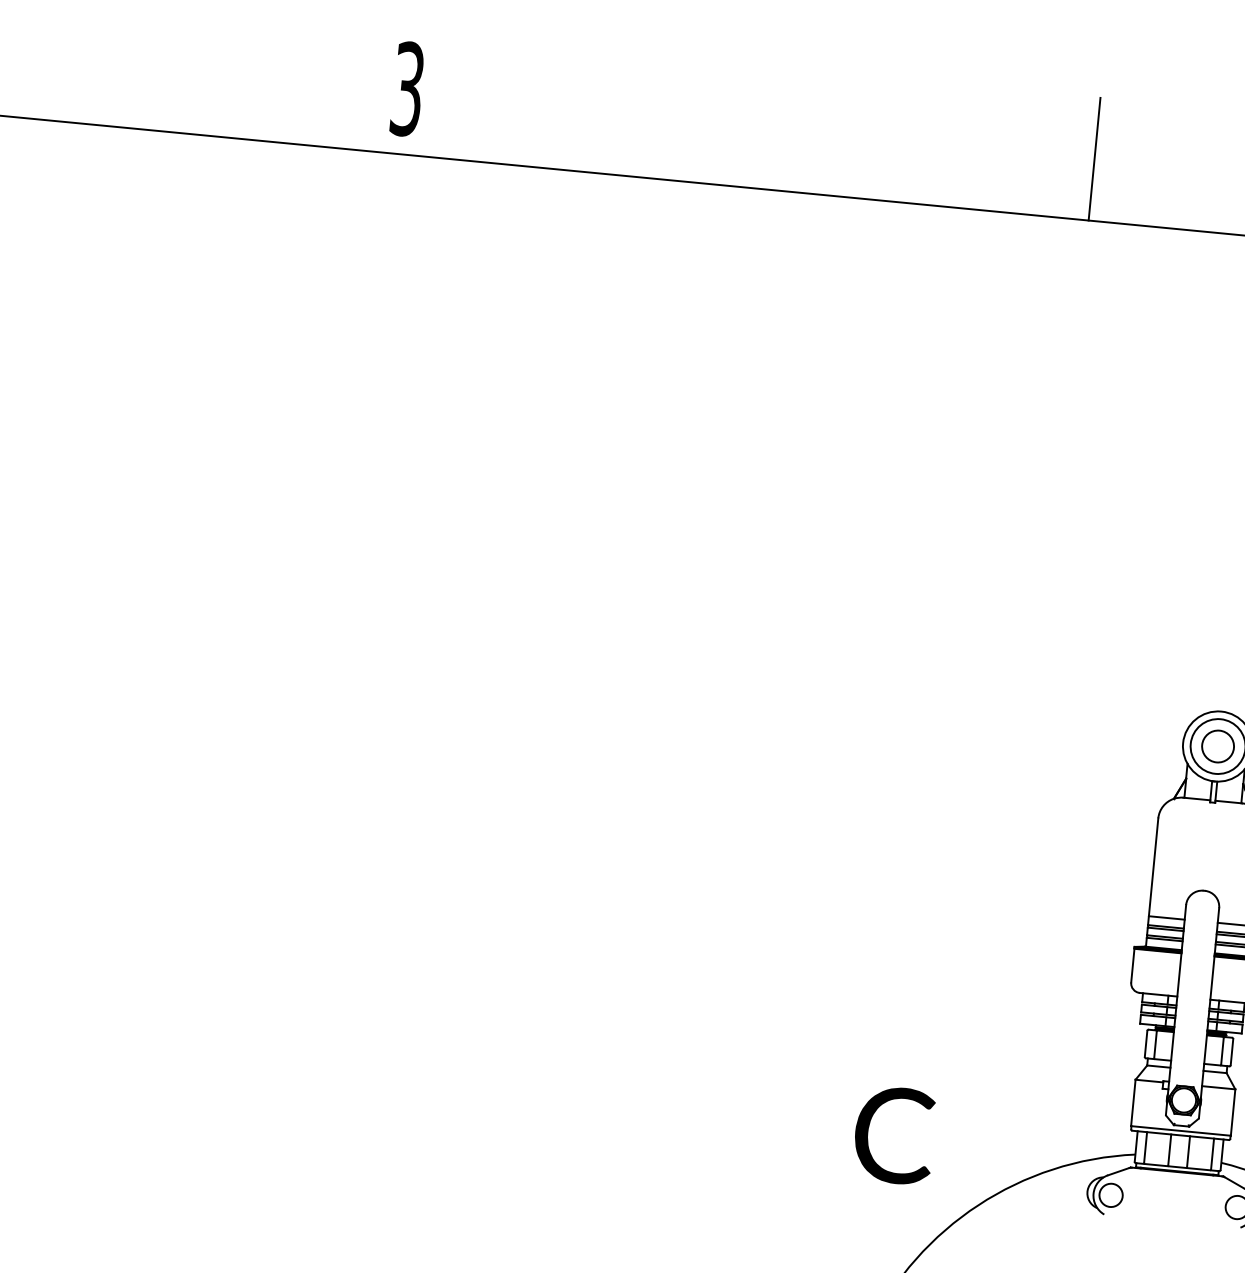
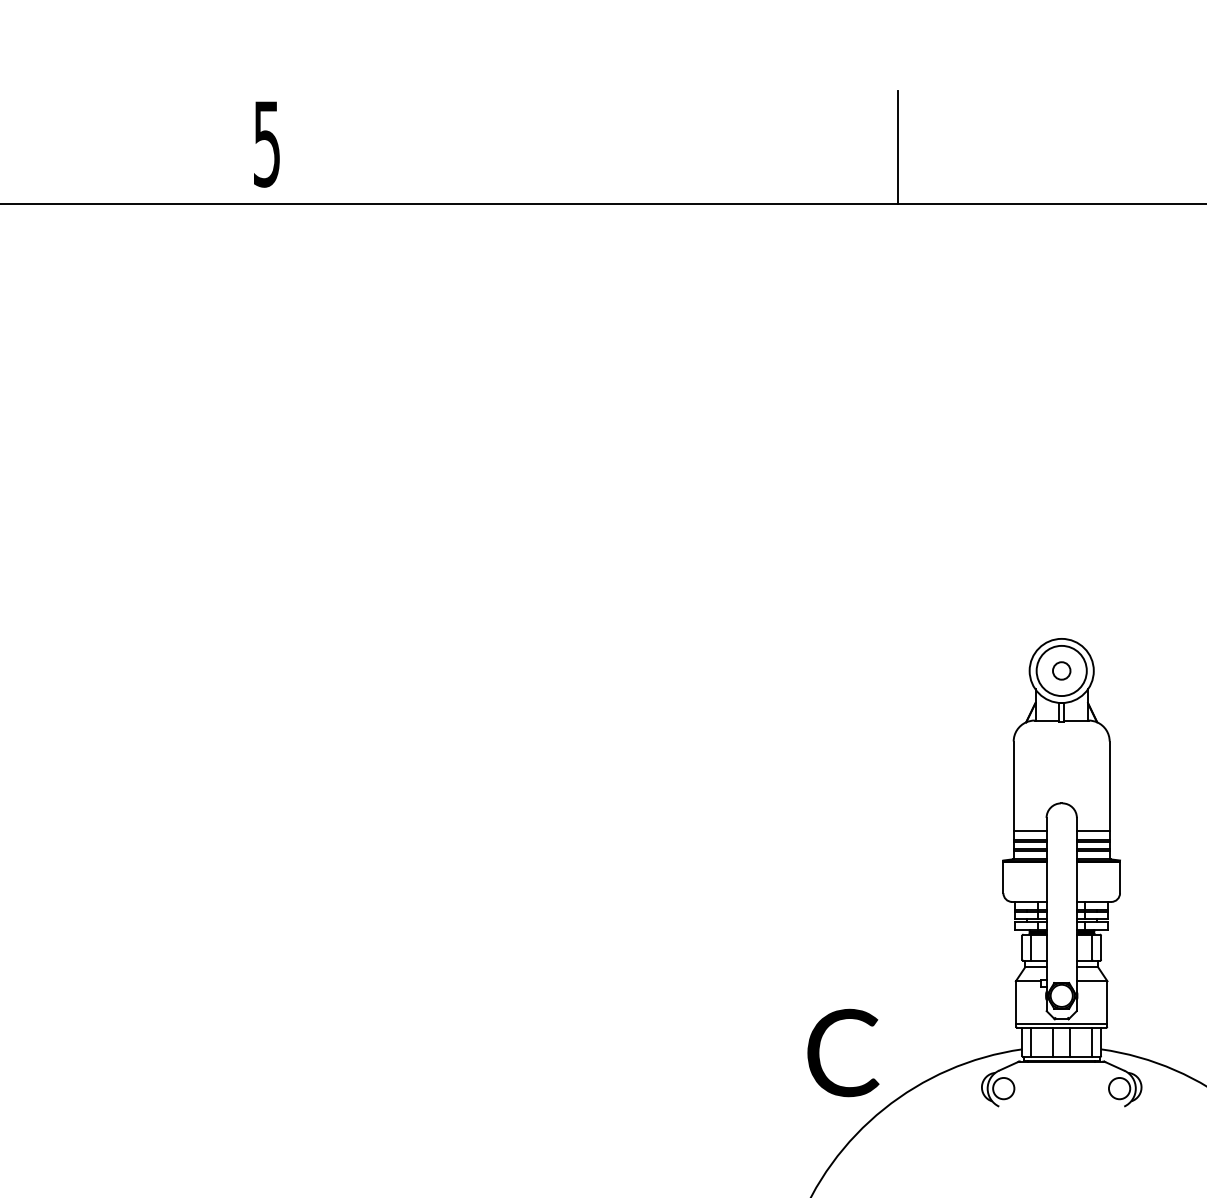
text: (408, 88) -> (267, 143), 3 -> 5
circle: (1217, 746) -> (1061, 670), size x0.6
text: (894, 1134) -> (843, 1052), moved

